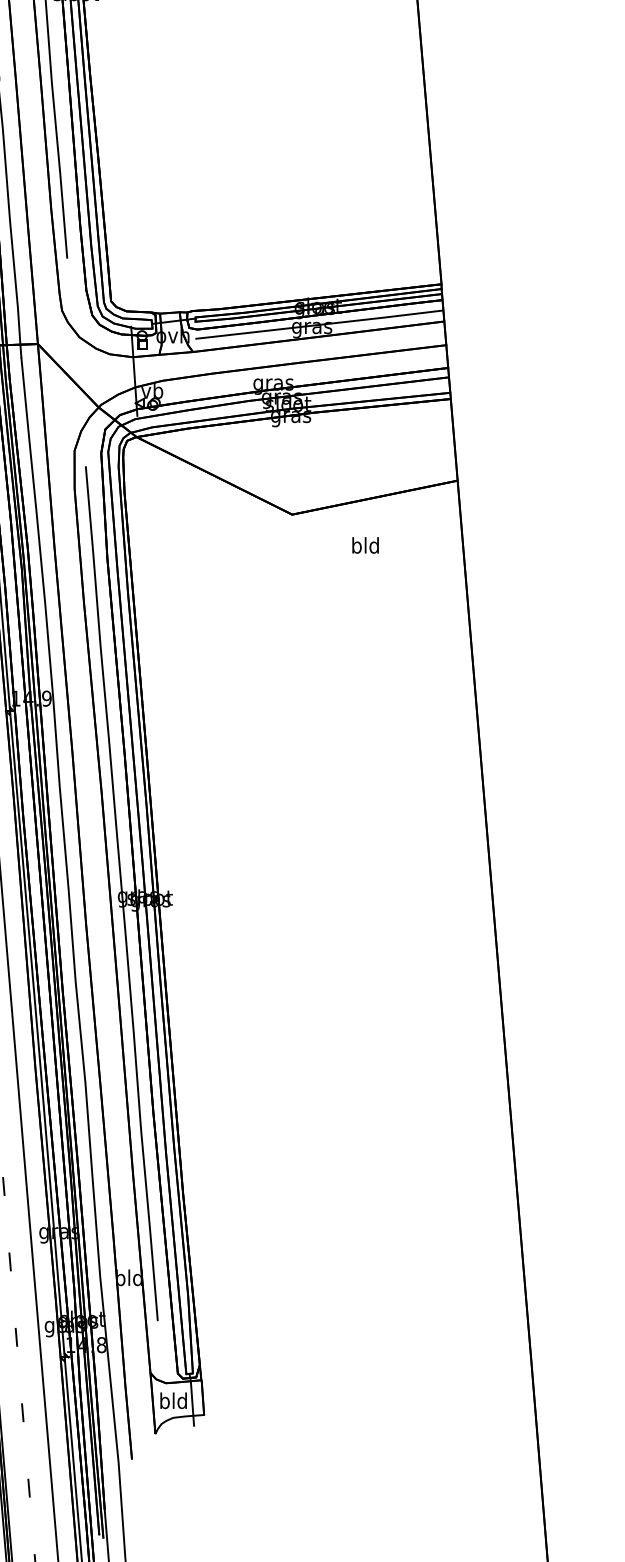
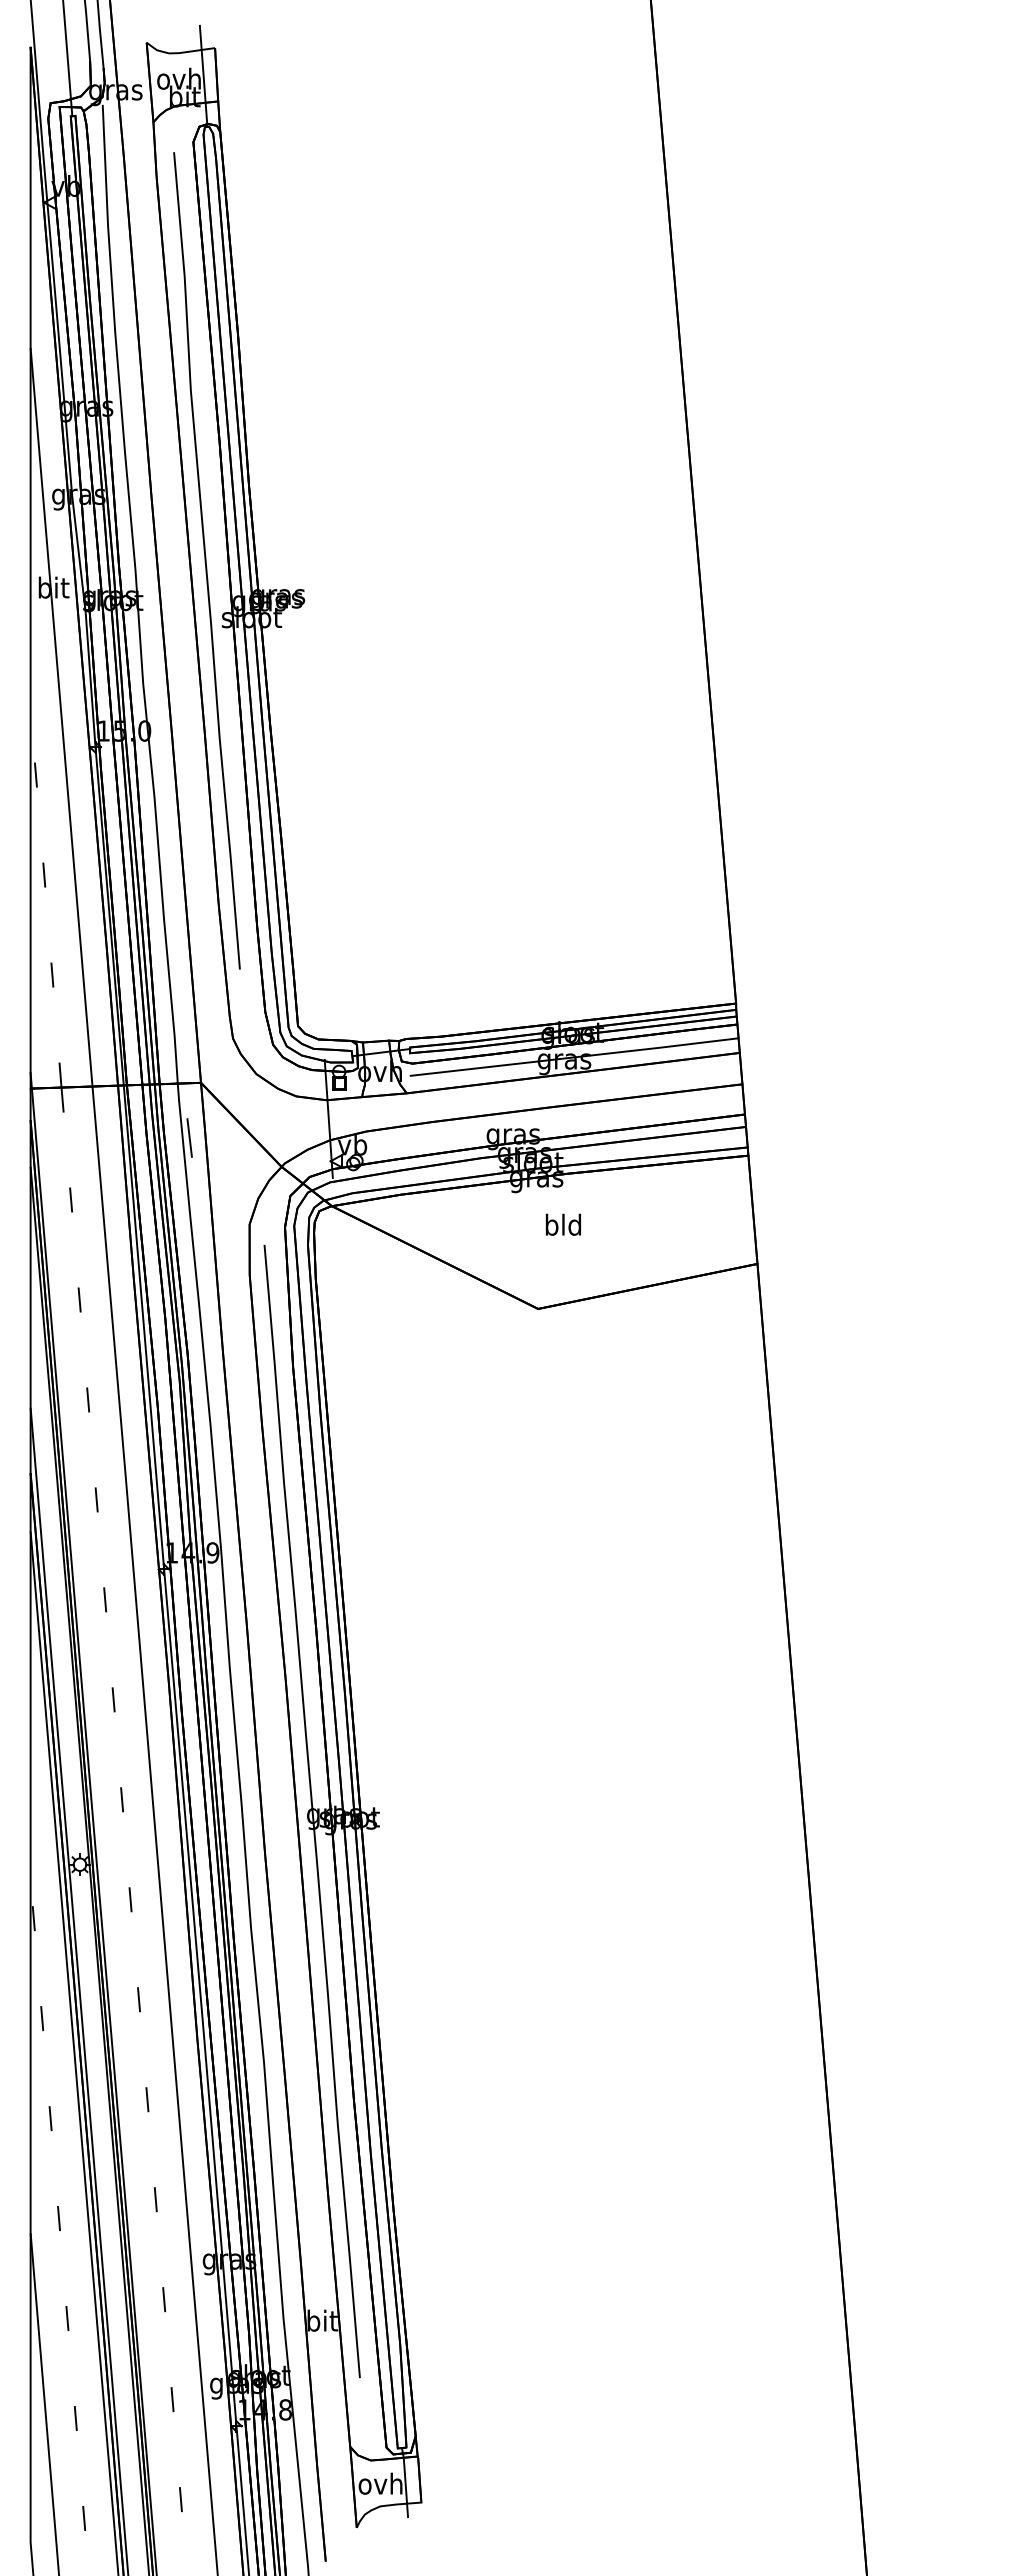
line: (29, 385) -> (189, 1137), added
text: (364, 545) -> (562, 1224), moved
text: (128, 1277) -> (321, 2320), bld -> bit
text: (173, 1400) -> (380, 2483), bld -> ovh

